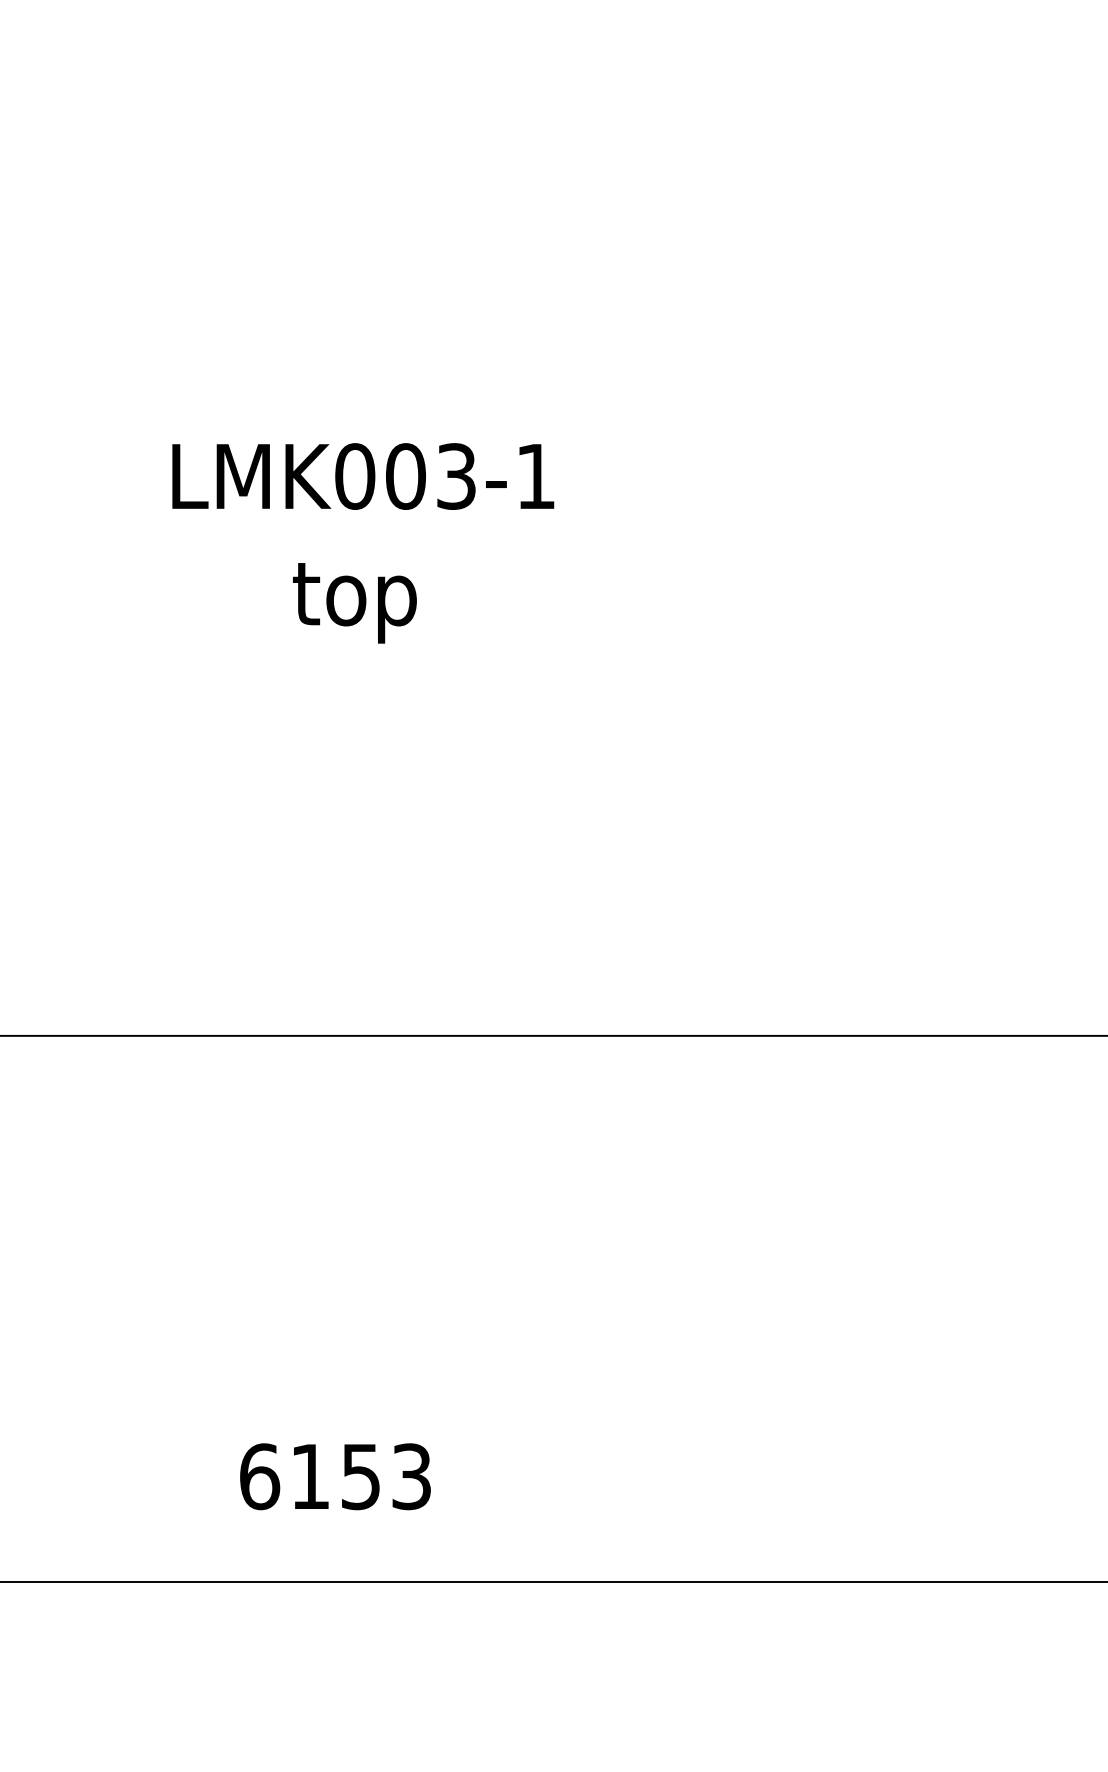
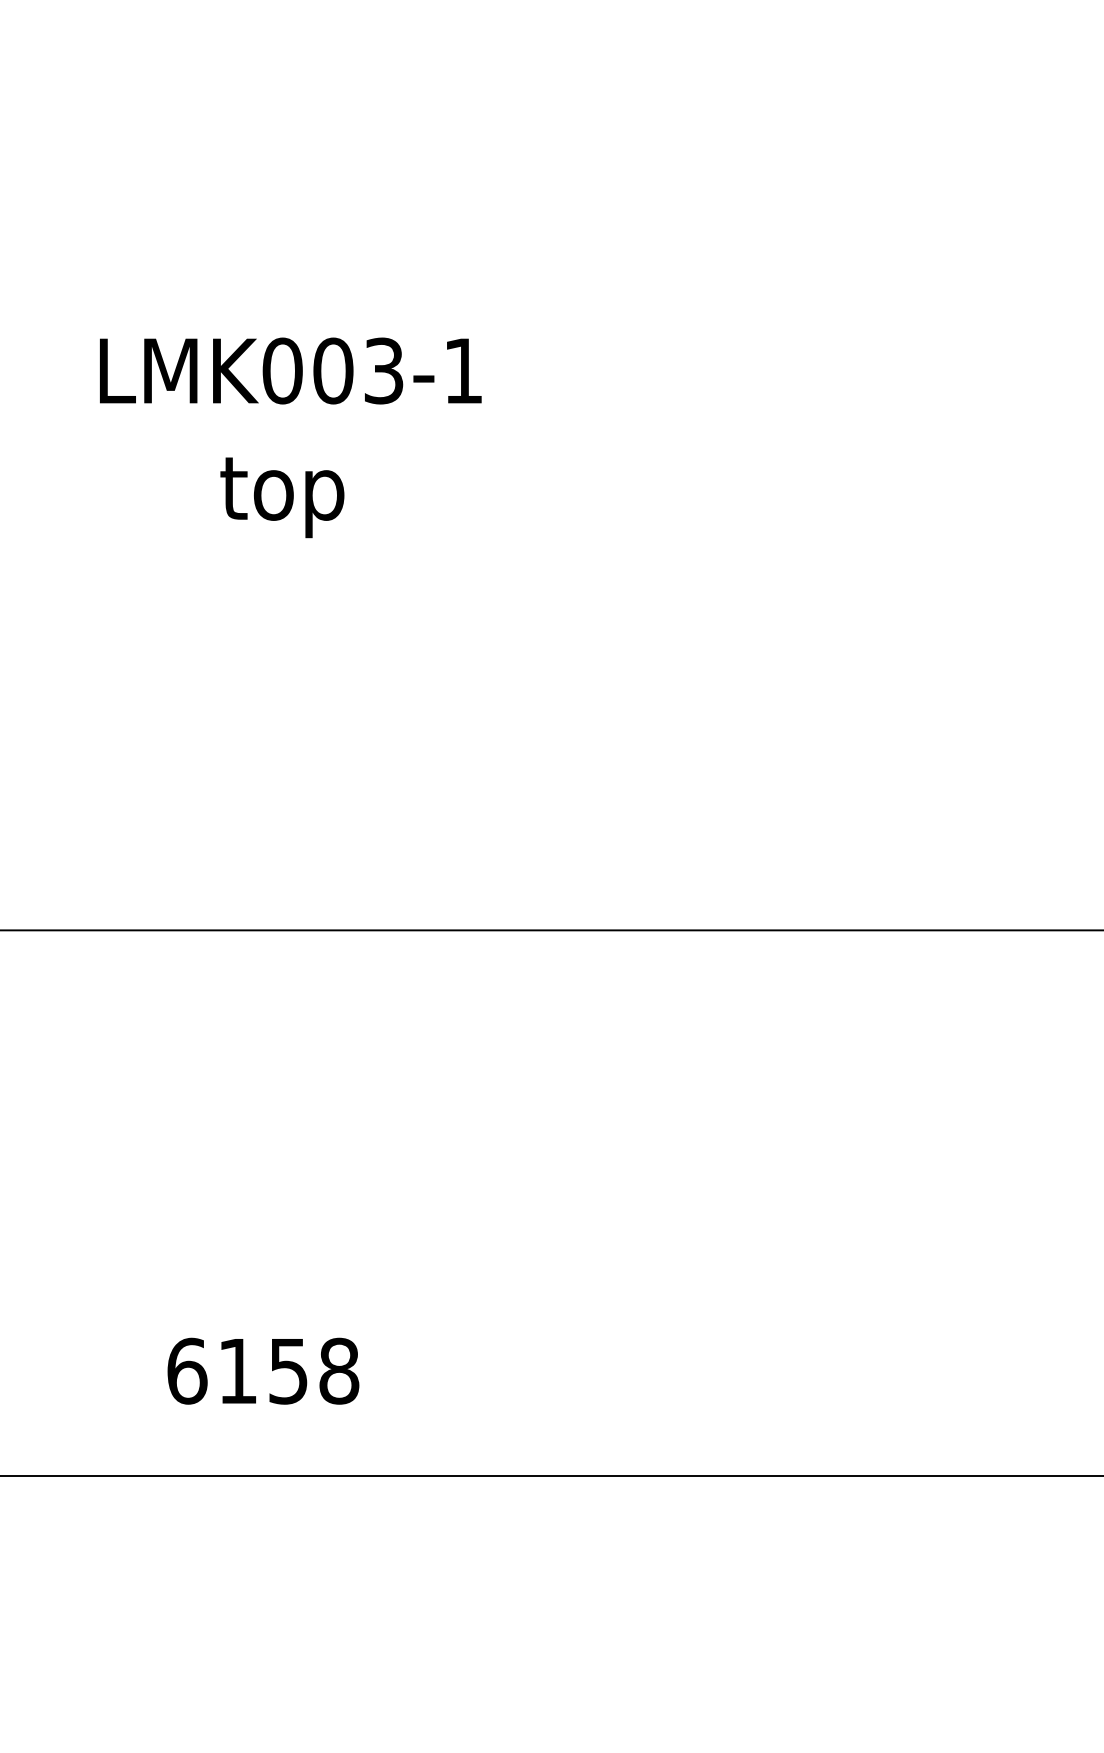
text: (411, 1476) -> (339, 1370), 6153 -> 6158

